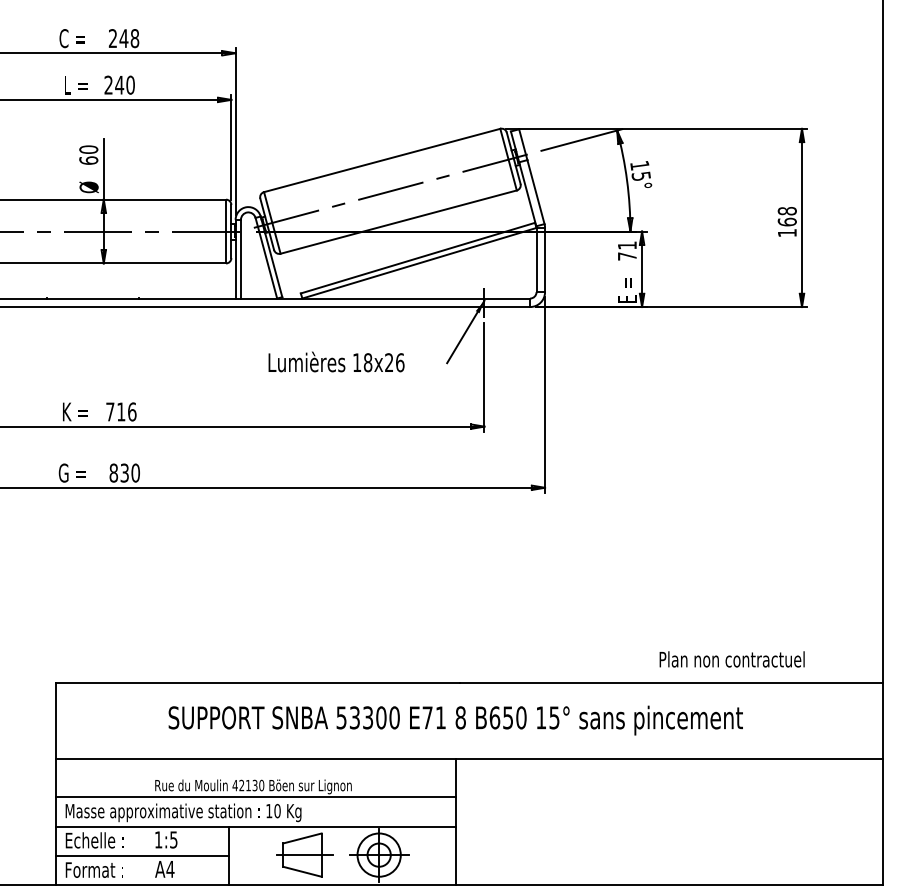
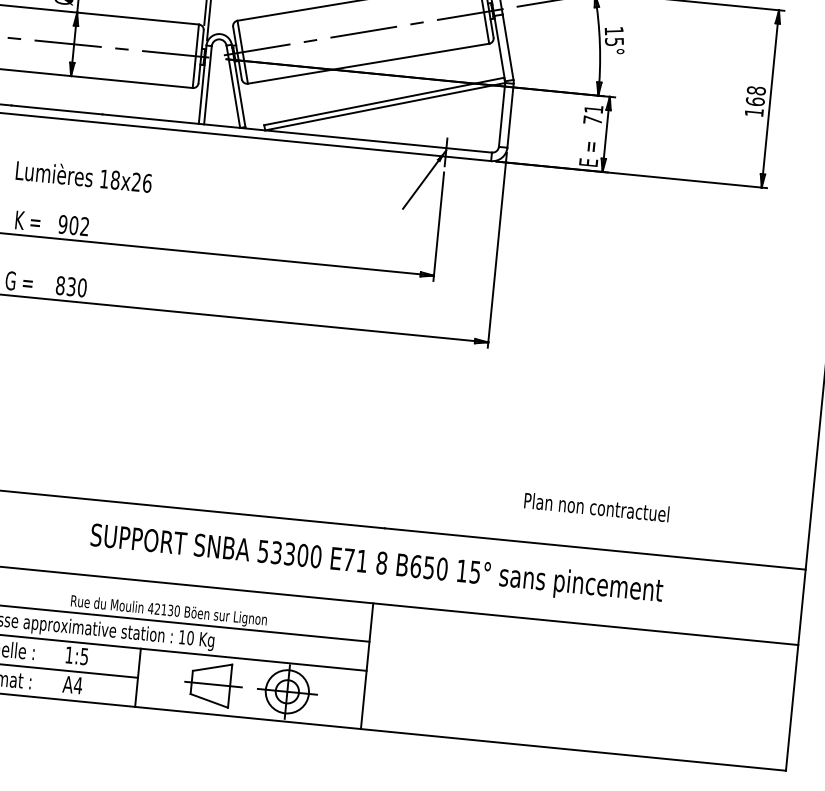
text: (336, 361) -> (84, 175), moved
text: (121, 411) -> (74, 225), 716 -> 902
text: (731, 659) -> (596, 507), moved

